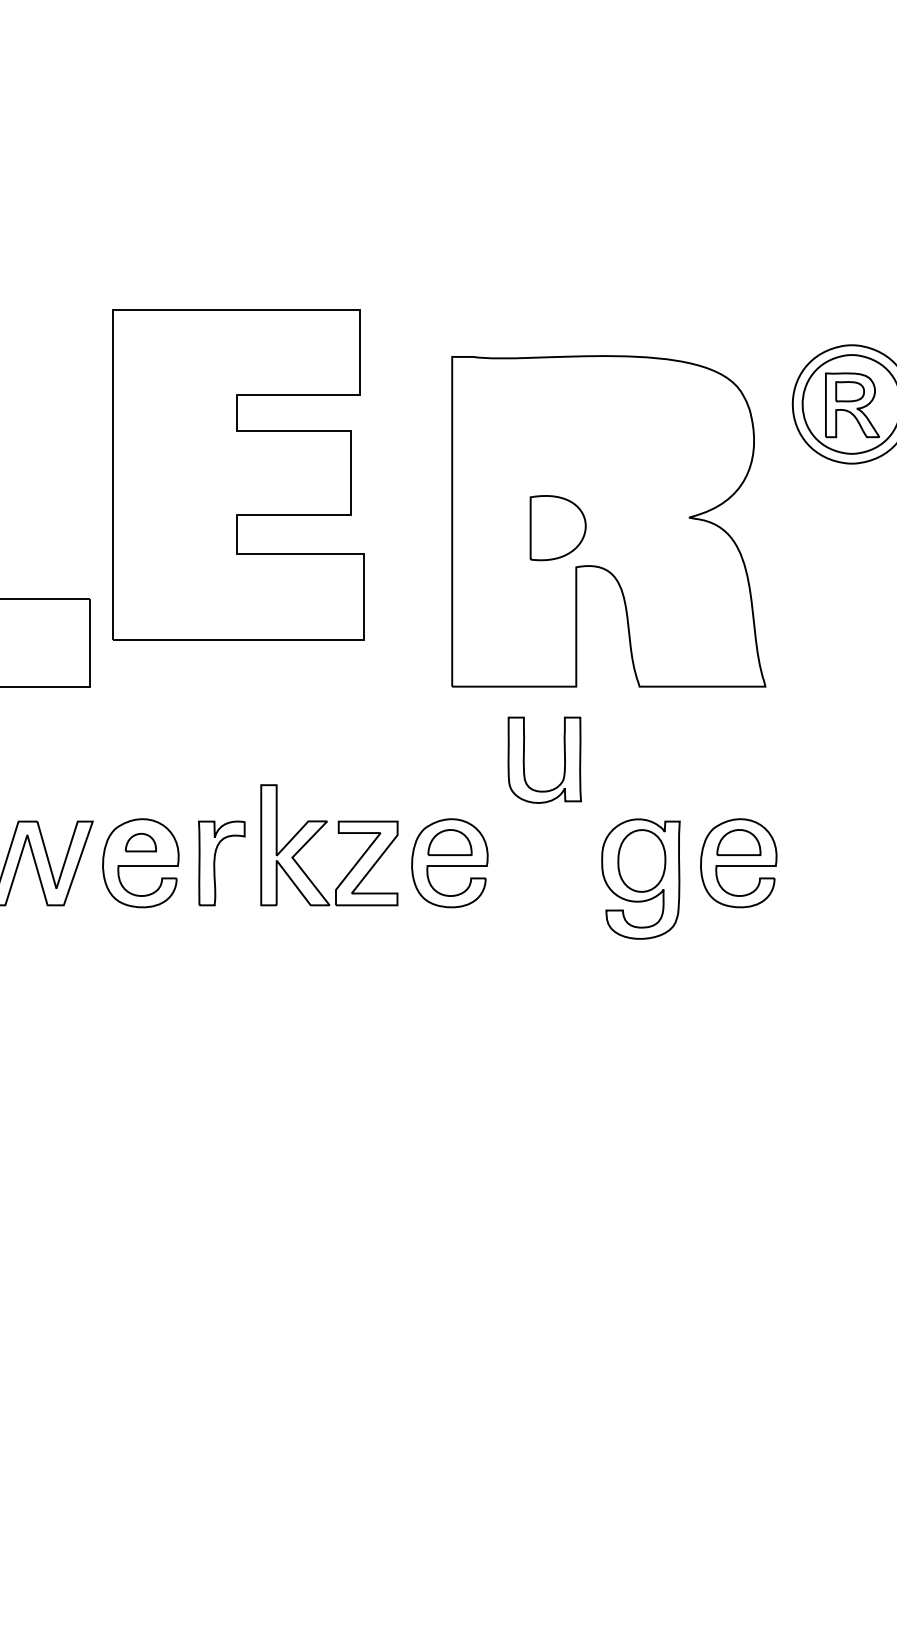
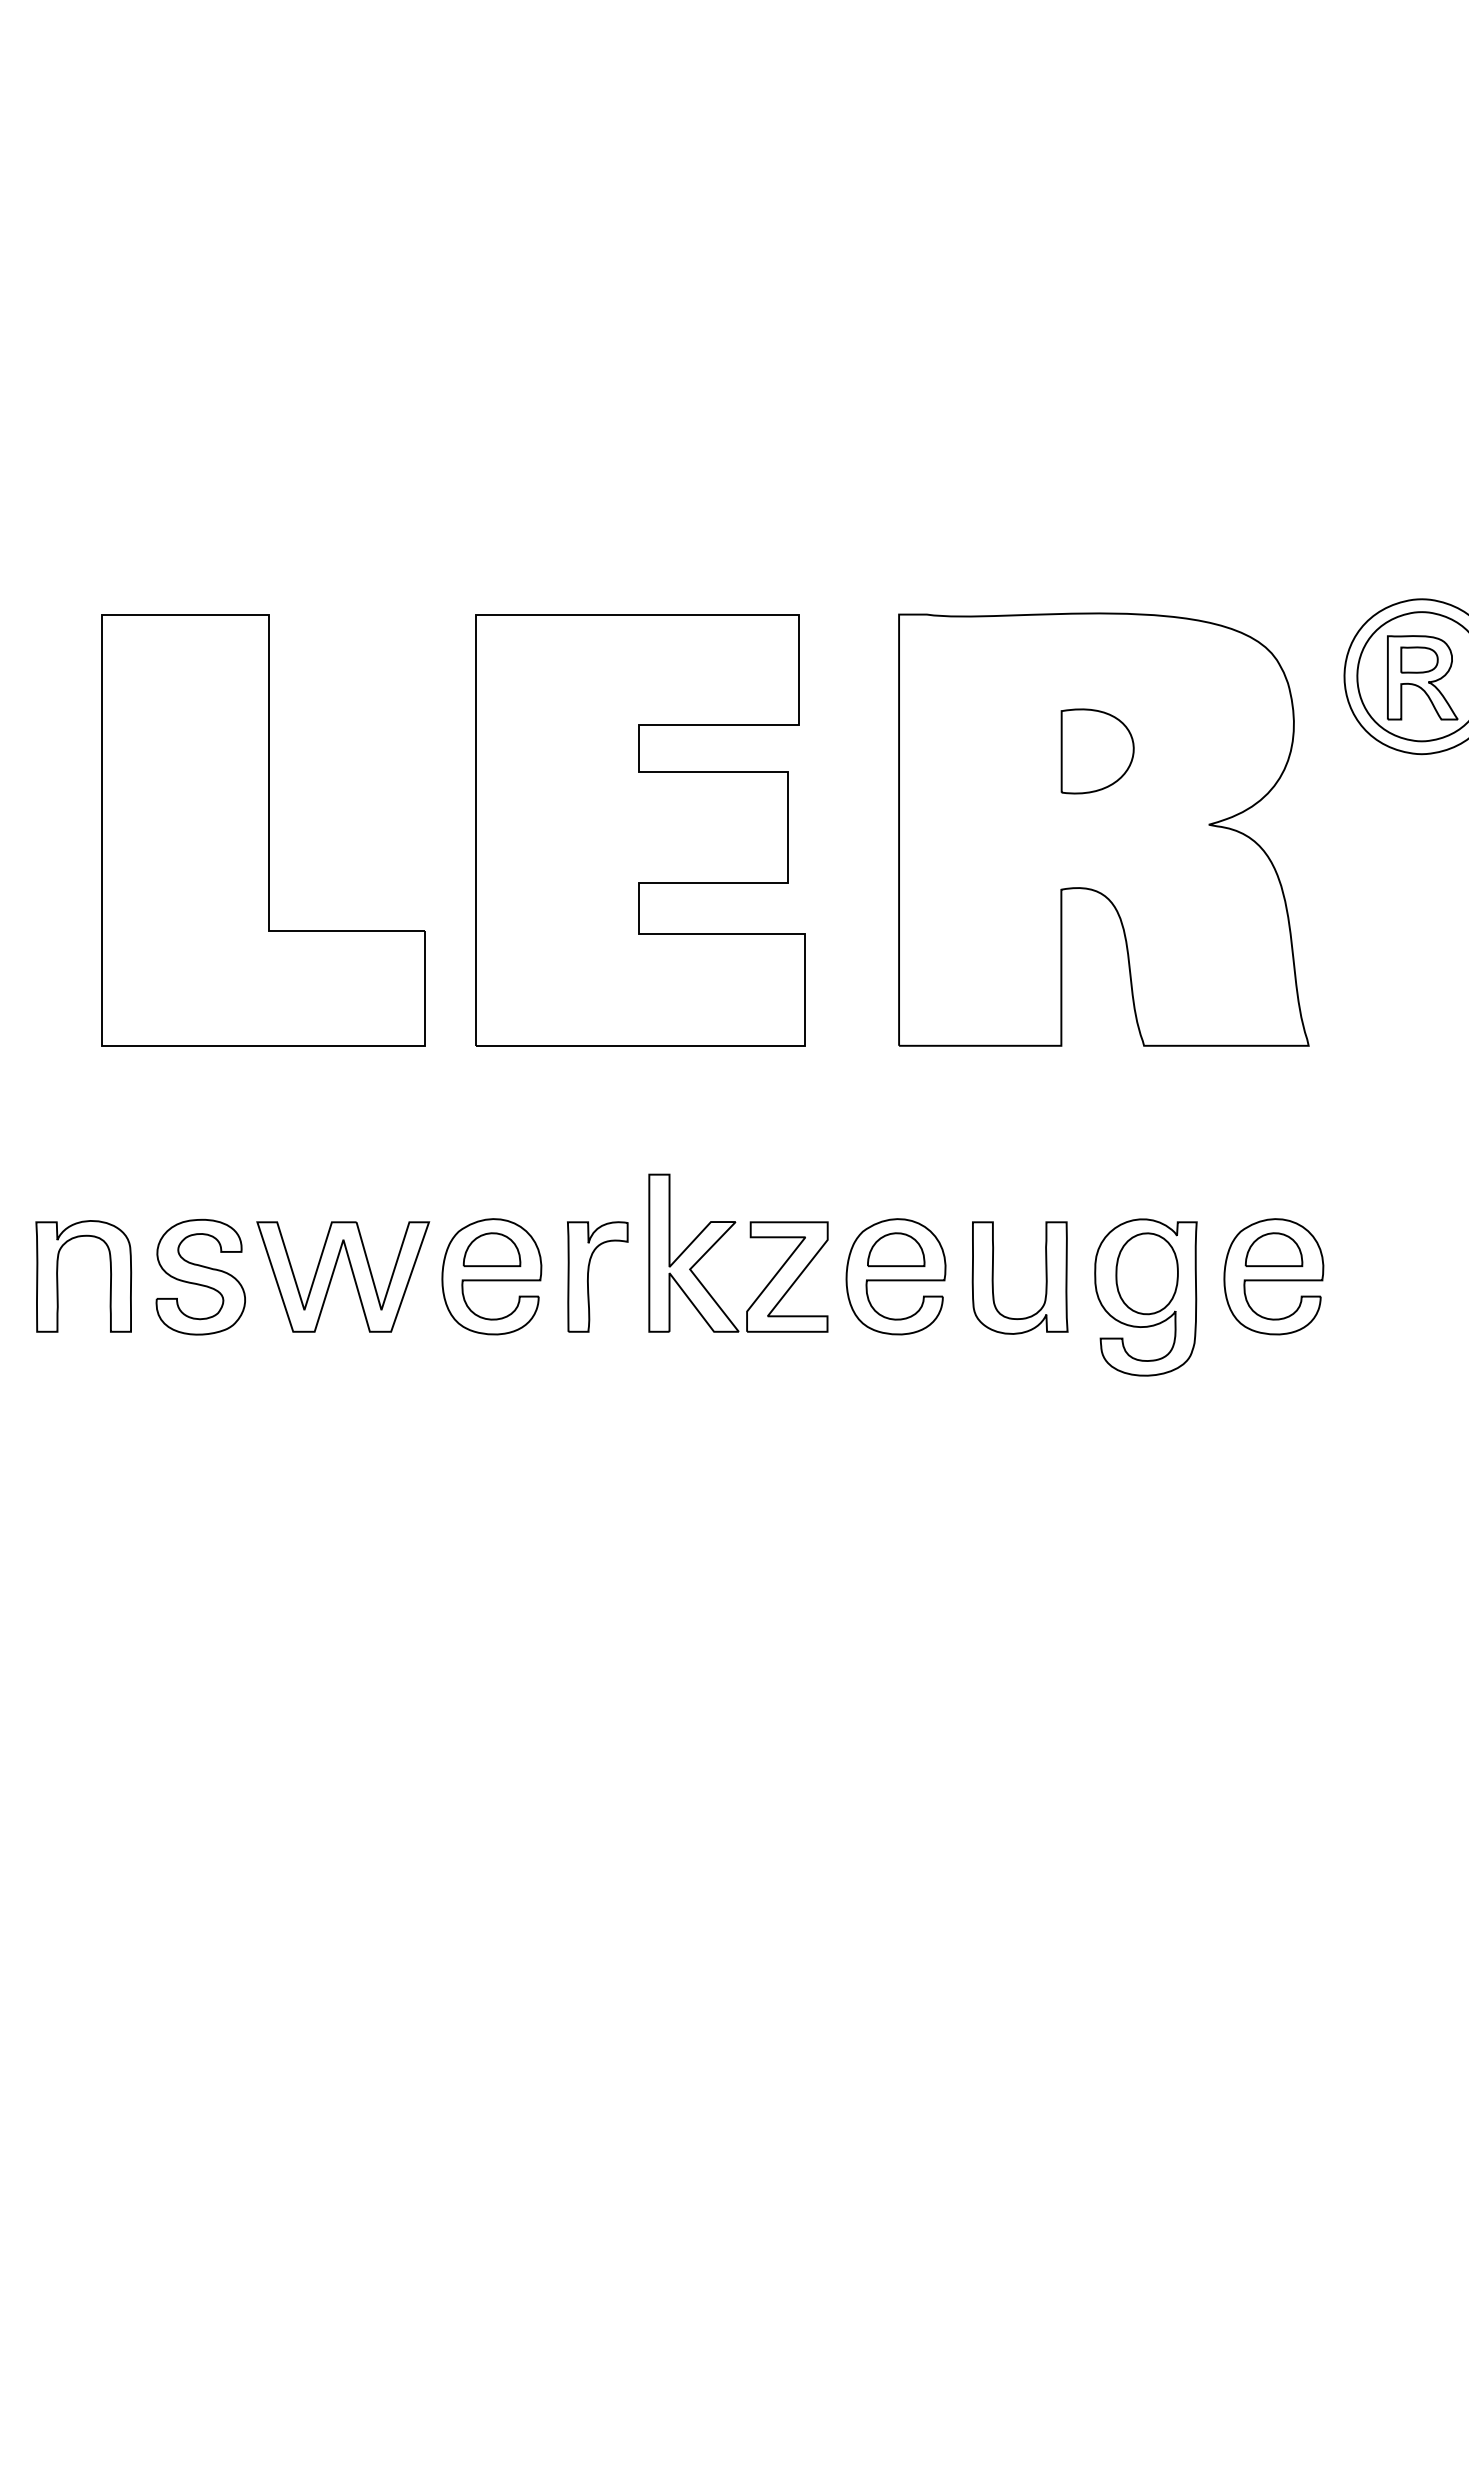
part: (238, 475) -> (640, 830), moved
part: (558, 528) -> (1097, 751), moved
part: (524, 759) -> (993, 1277), moved
part: (140, 842) -> (491, 1249), size x1.43

